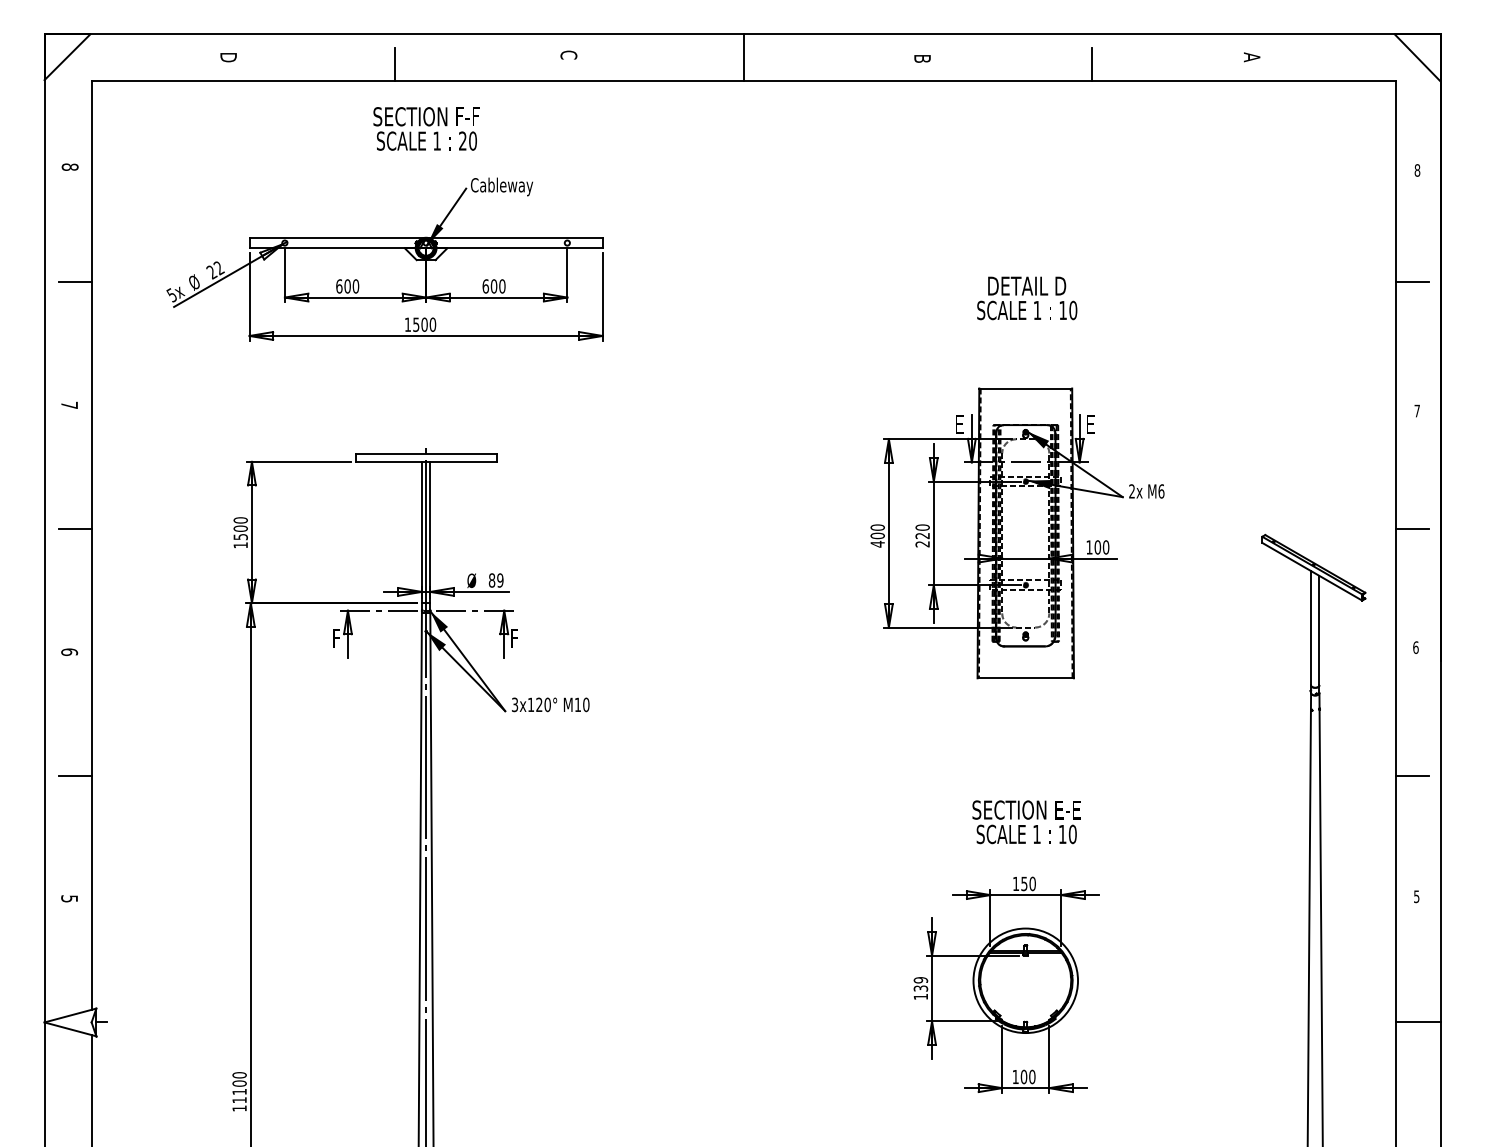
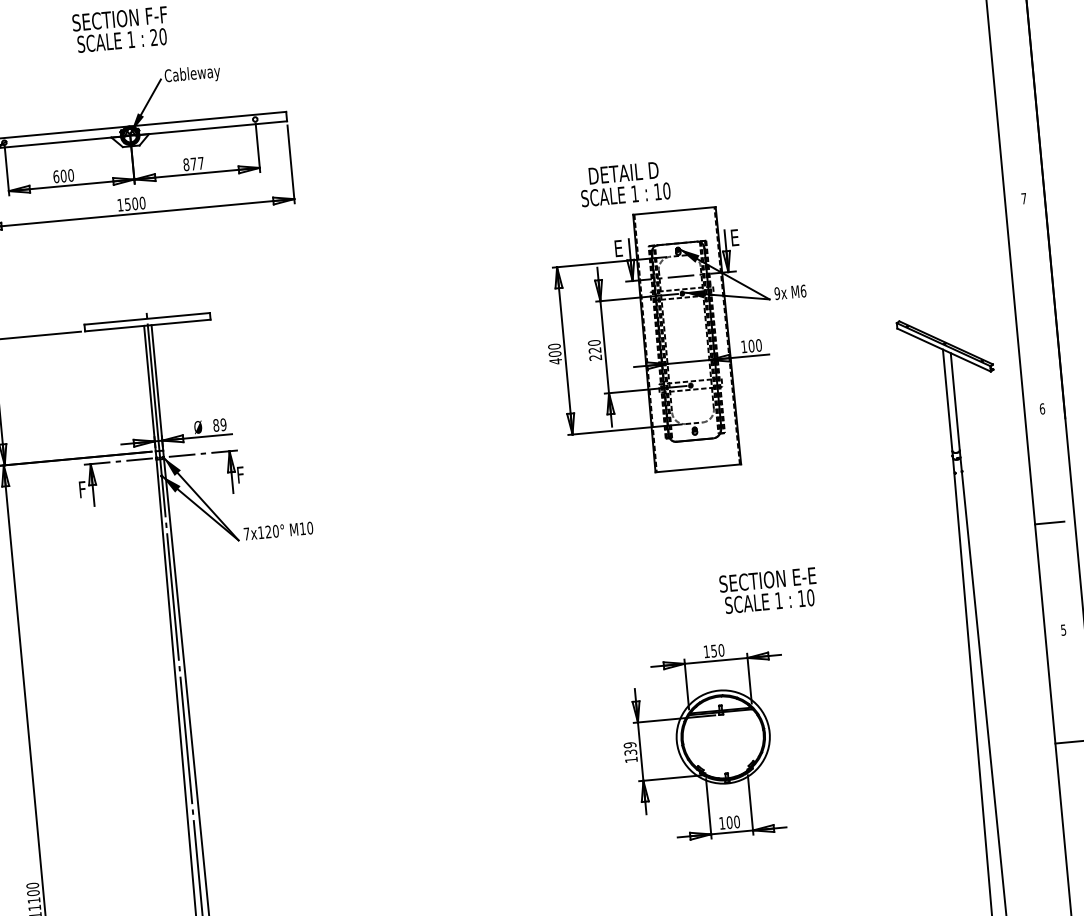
line: (1411, 282) -> (1008, 84), removed
text: (493, 286) -> (193, 164), 600 -> 877
text: (1027, 298) -> (625, 184), moved
text: (1132, 491) -> (777, 293), 2x -> 9x
line: (1411, 528) -> (1028, 303), removed
text: (515, 704) -> (247, 533), 3x120° -> 7x120°
text: (1026, 822) -> (768, 591), moved

